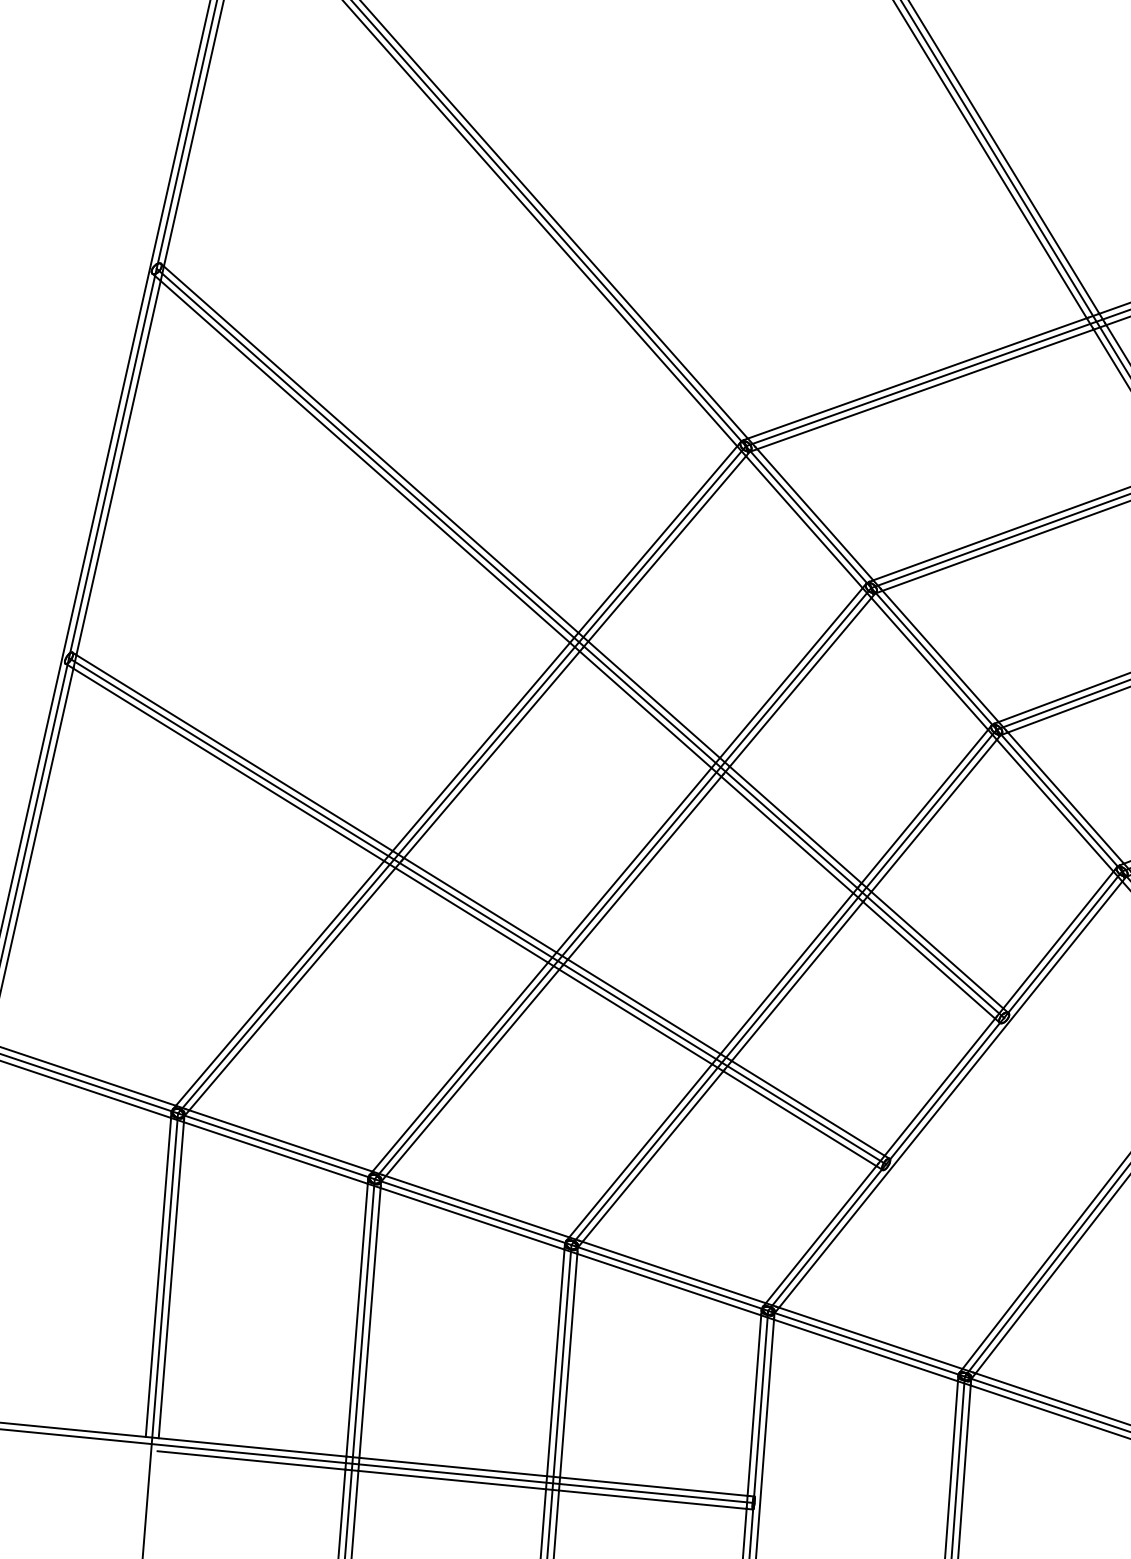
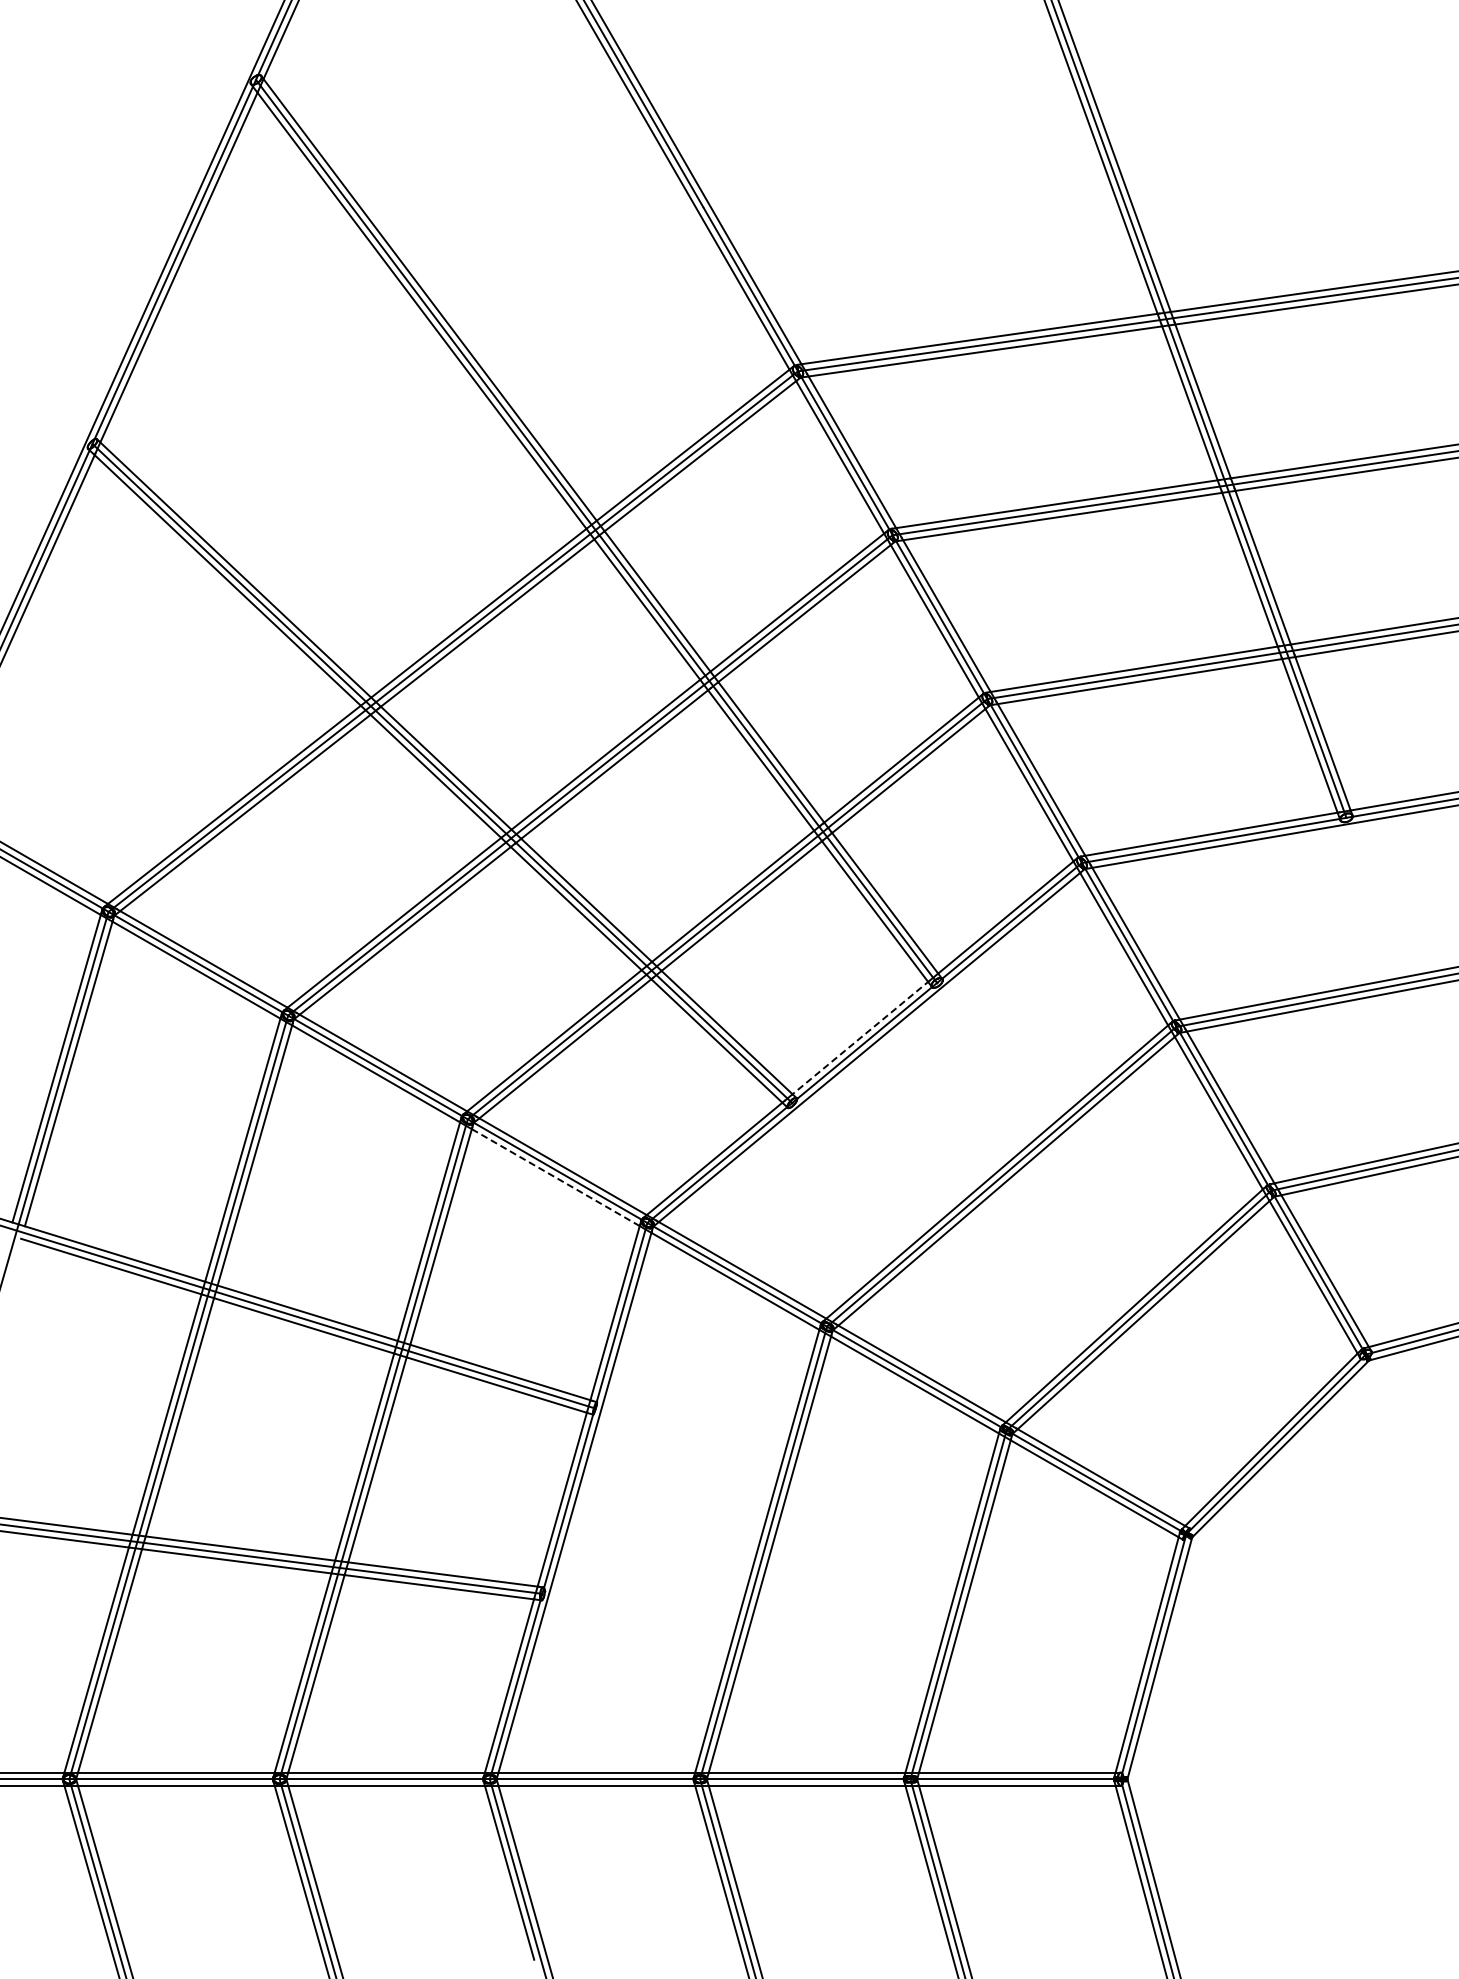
line: (940, 1086) -> (861, 1037), solid -> dashed
line: (668, 1284) -> (555, 1177), solid -> dashed

